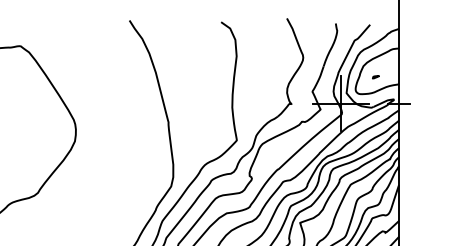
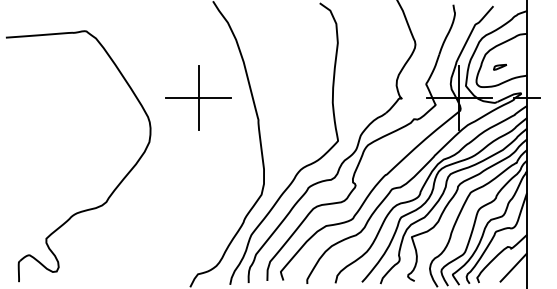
part: (376, 77) -> (500, 67), size x1.67
part: (117, 103) -> (198, 97), added

